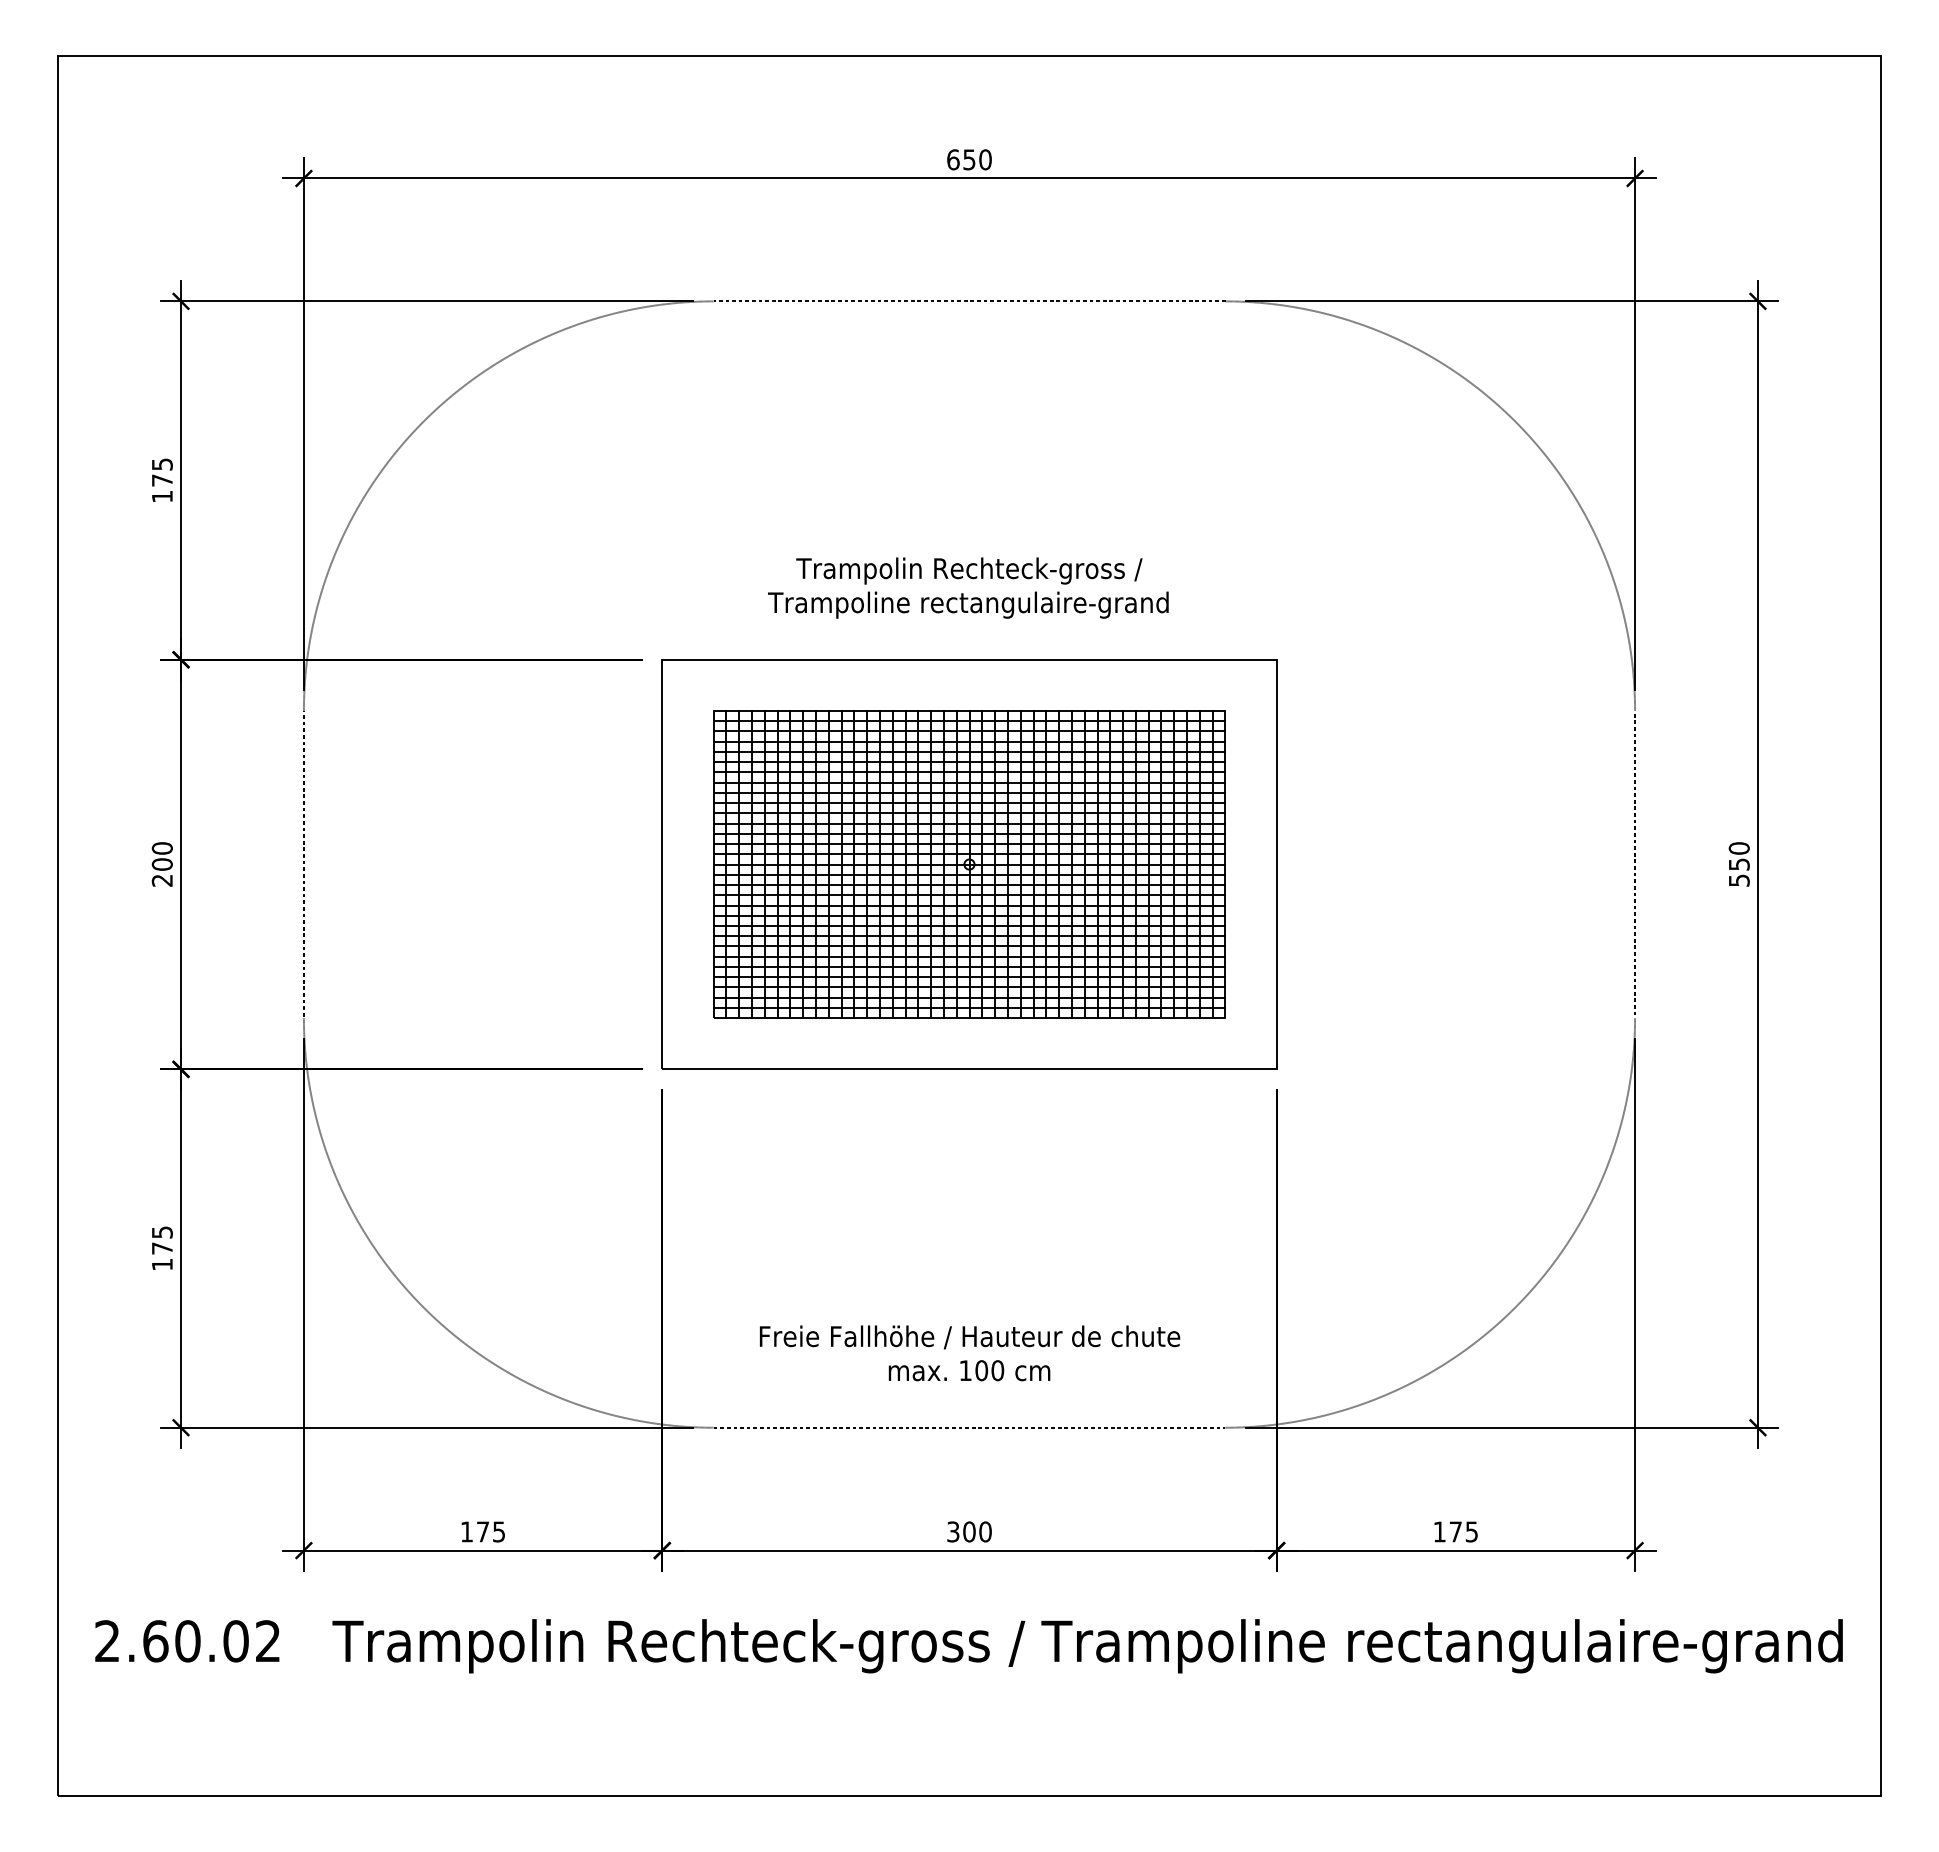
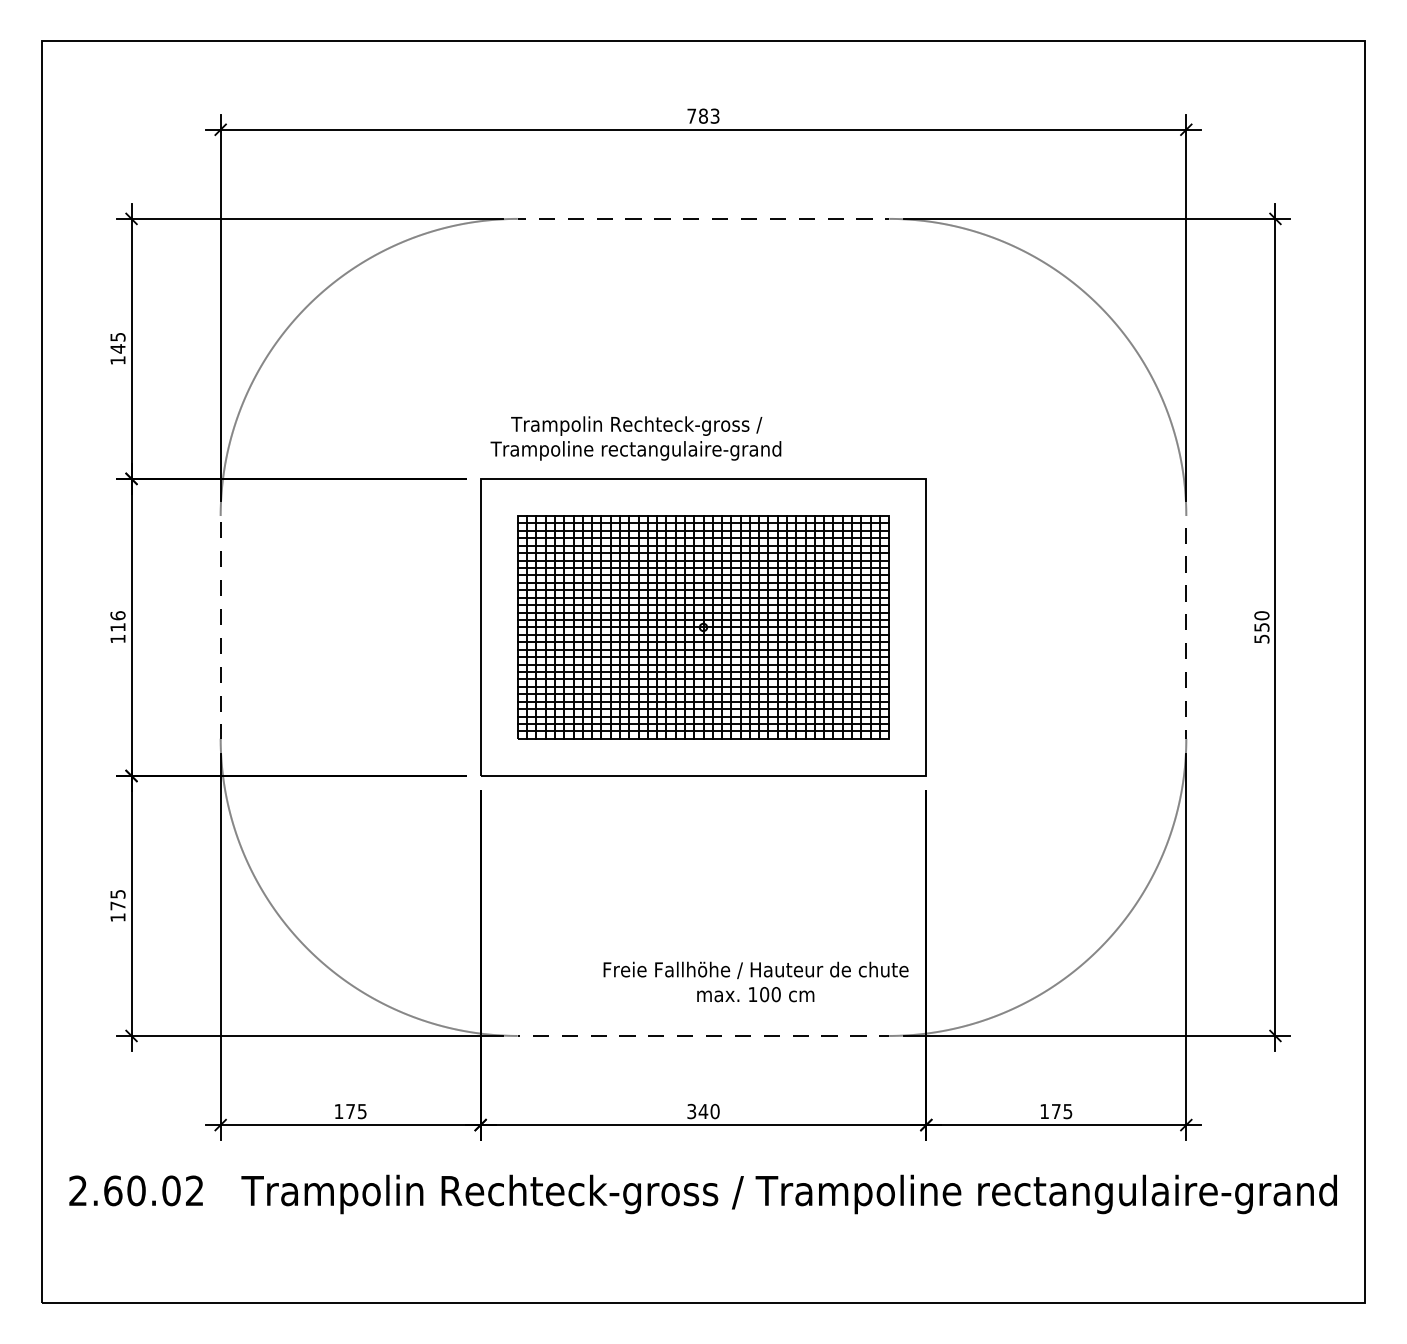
text: (969, 159) -> (703, 115), 650 -> 783
text: (162, 480) -> (118, 348), 175 -> 145
text: (968, 587) -> (636, 438), moved
text: (161, 864) -> (117, 627), 200 -> 116
text: (970, 1353) -> (756, 982), moved
text: (969, 1531) -> (703, 1111), 300 -> 340

